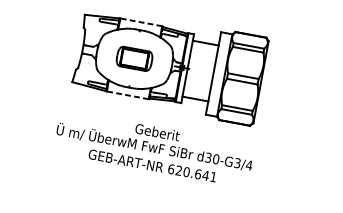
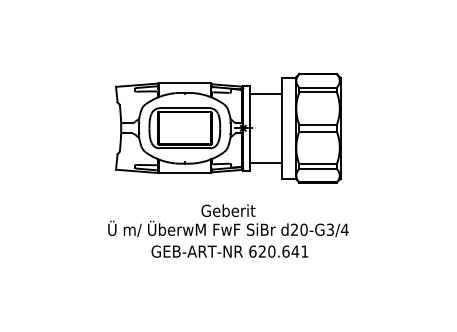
line: (141, 22) -> (184, 83), dashed -> solid
part: (134, 58) -> (184, 128), size x1.67
line: (127, 95) -> (184, 173), dashed -> solid
text: (208, 157) -> (294, 229), d30-G3/4 -> d20-G3/4

